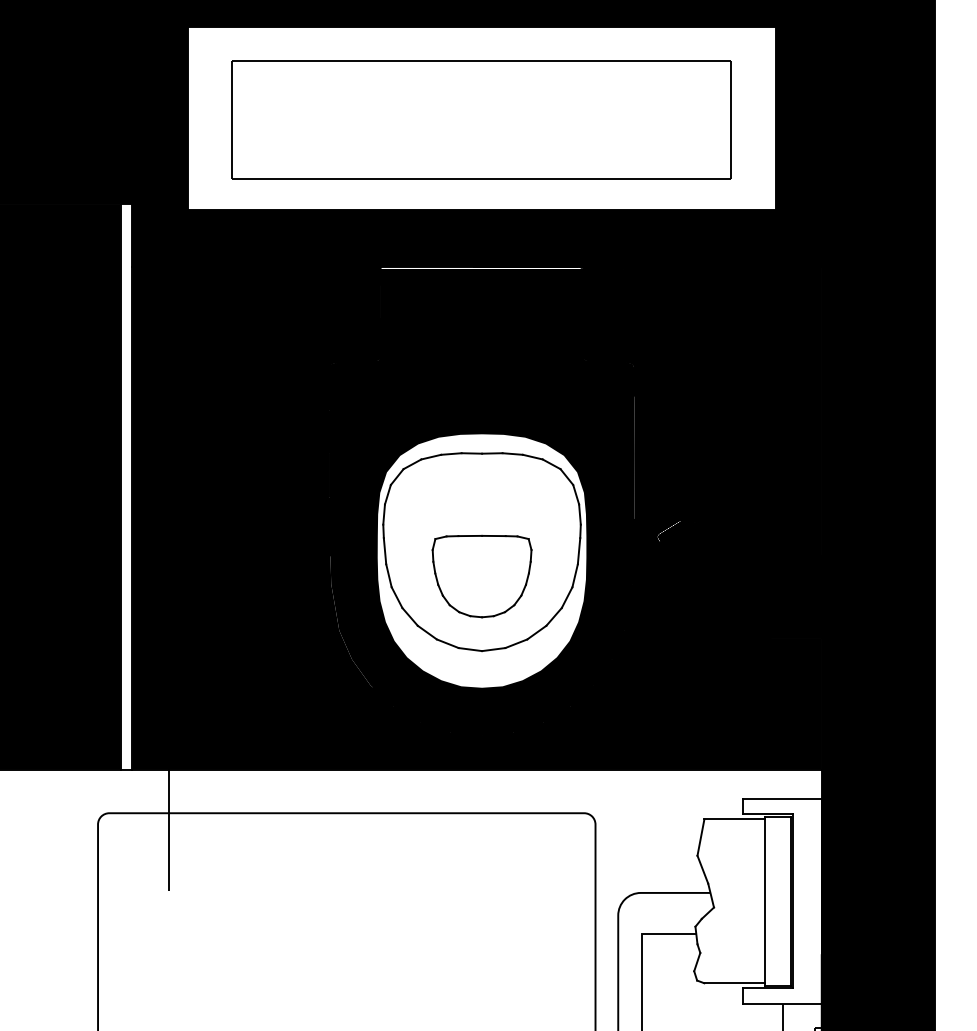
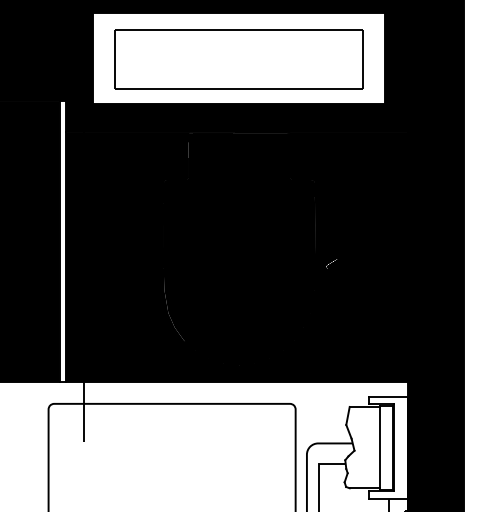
fill: (480, 560) -> (238, 278), added

